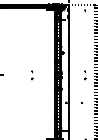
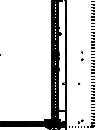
part: (32, 75) -> (29, 56), removed

